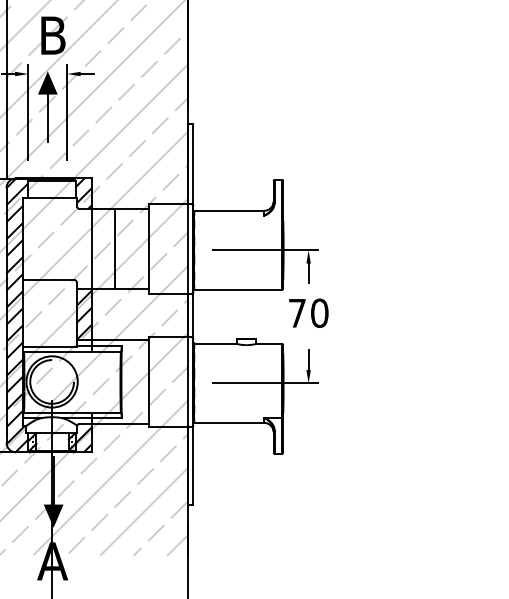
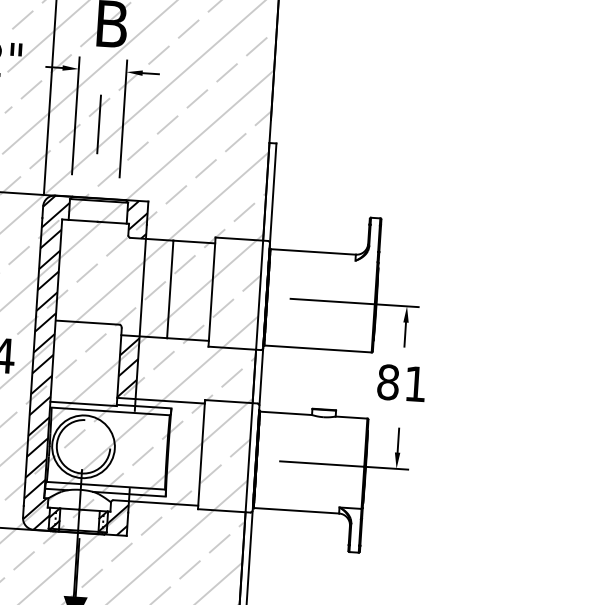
fill: (47, 82) -> (101, 80), removed
text: (308, 312) -> (401, 382), 70 -> 81

